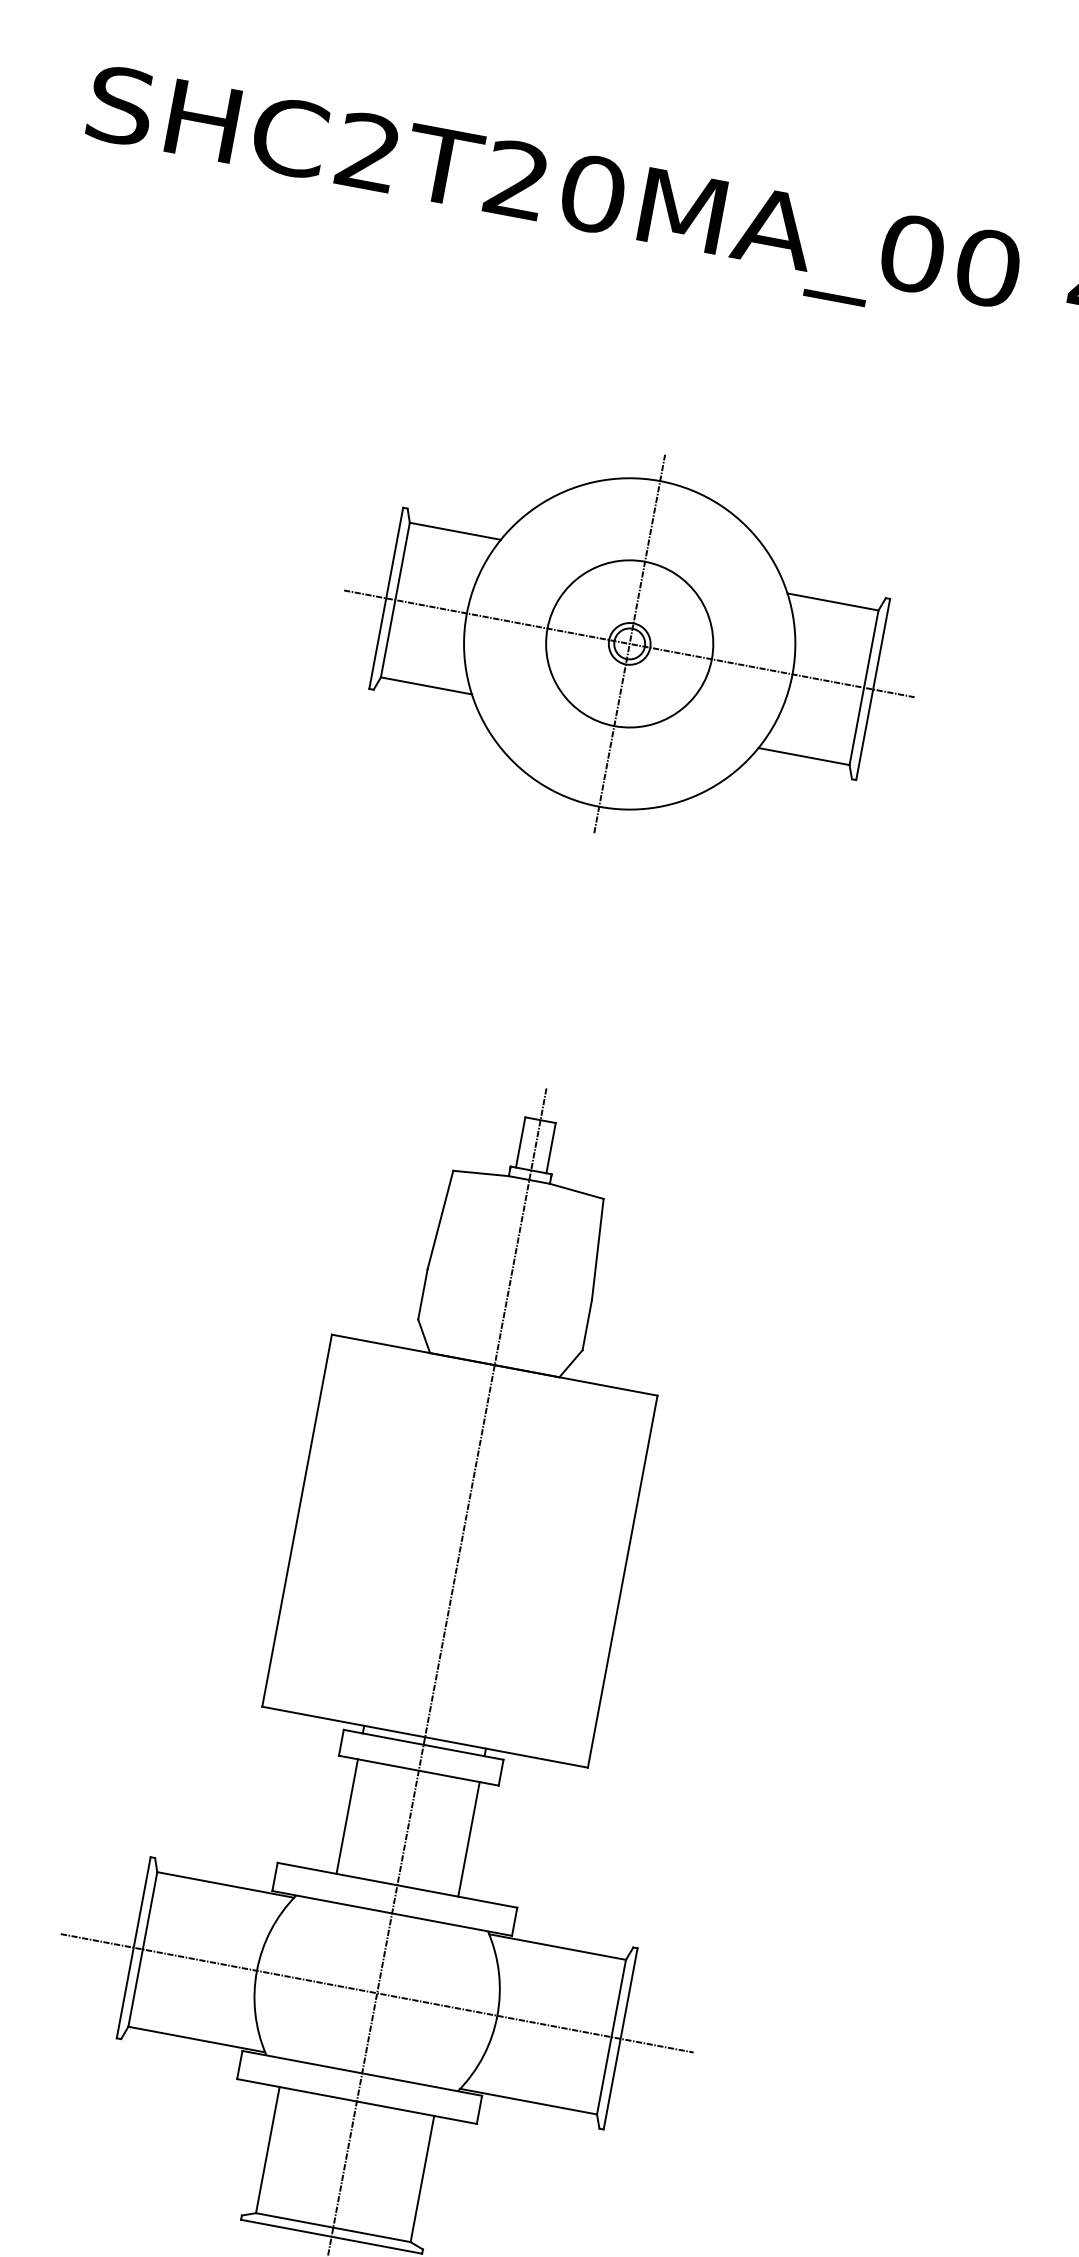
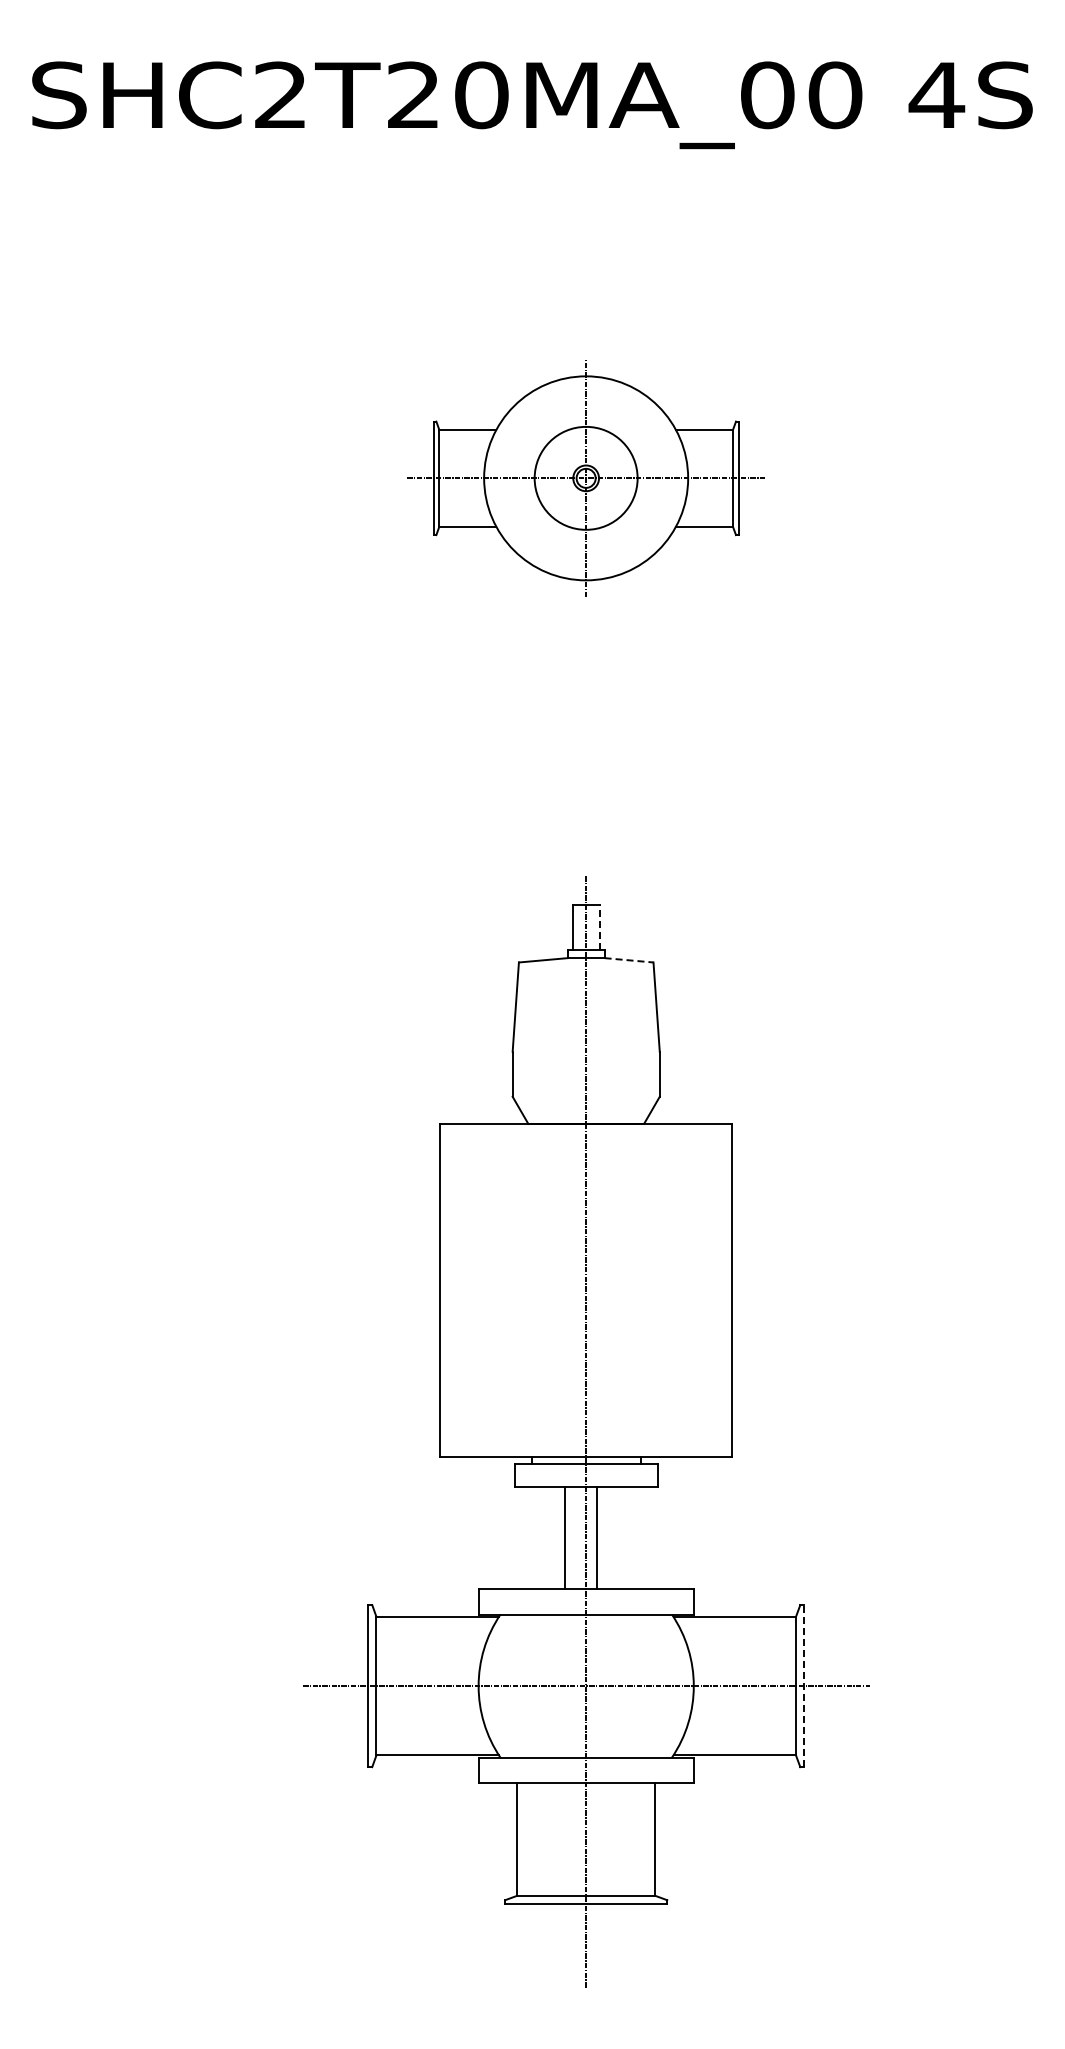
part: (628, 644) -> (585, 478), size x0.7
line: (550, 1147) -> (599, 926), solid -> dashed
line: (577, 1191) -> (629, 960), solid -> dashed
line: (347, 1815) -> (564, 1537), moved
line: (468, 1838) -> (596, 1537), moved
line: (621, 2038) -> (804, 1685), solid -> dashed

